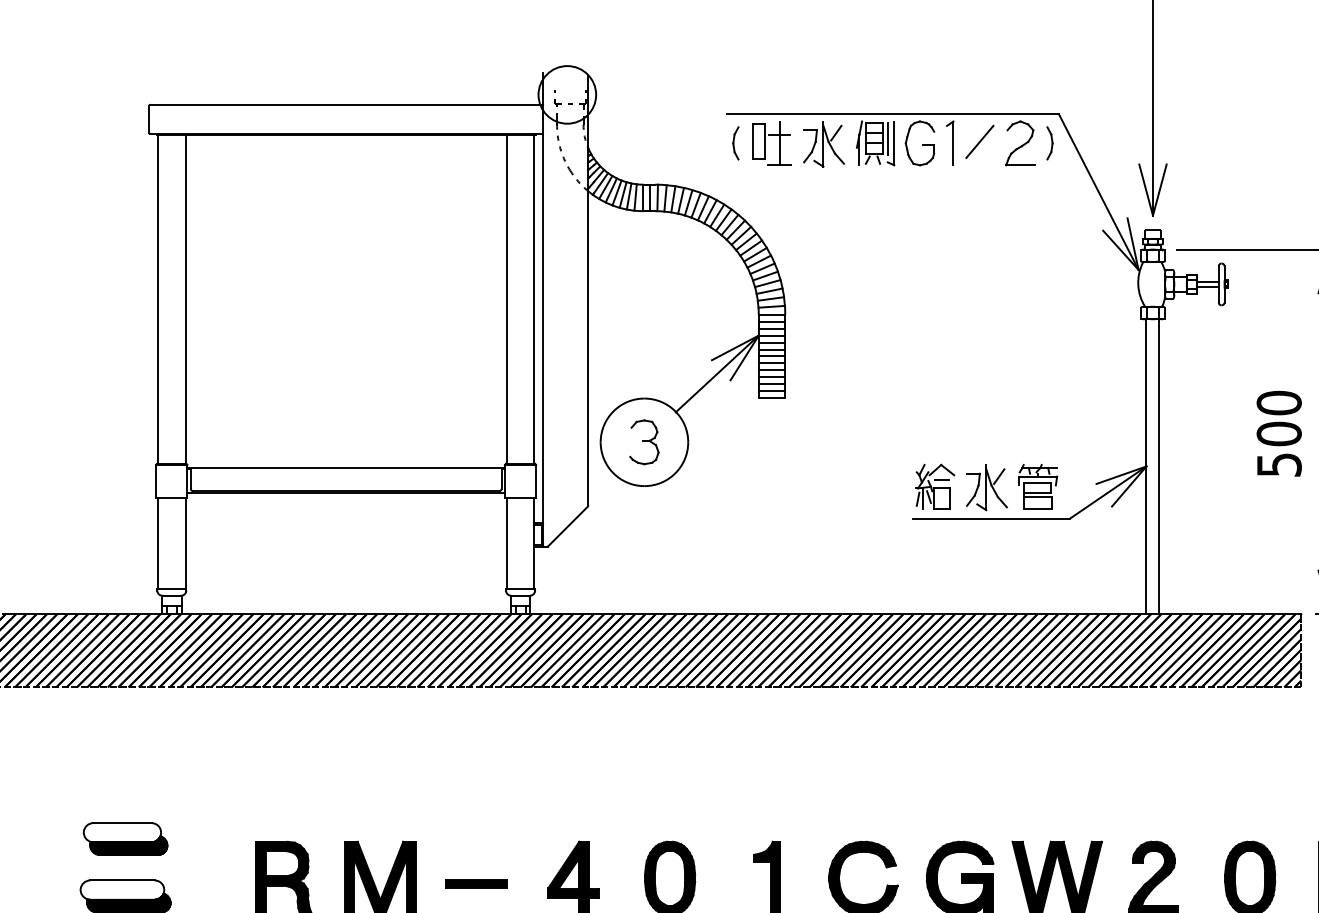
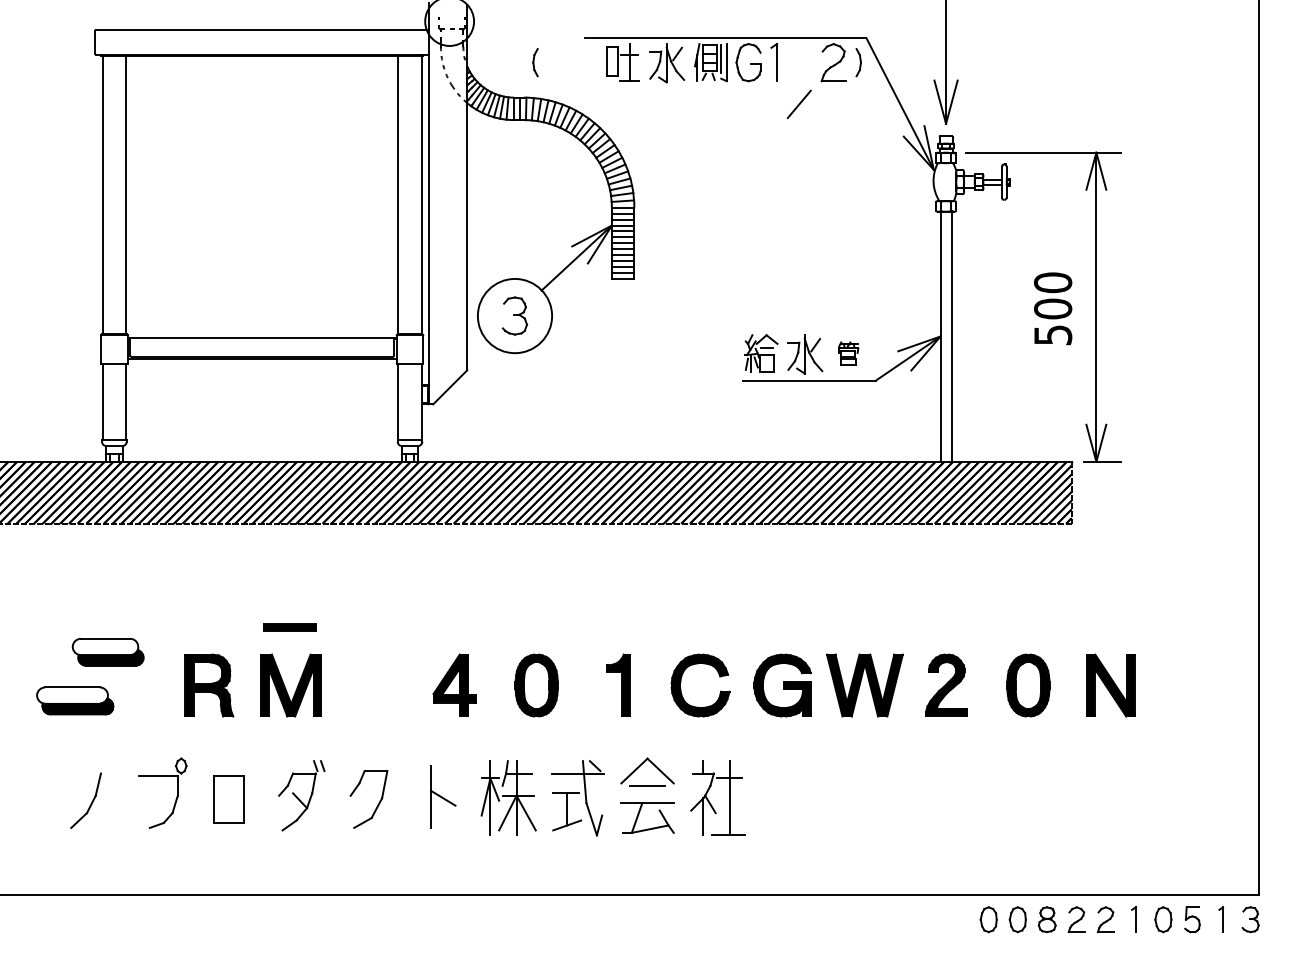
line: (978, 140) -> (798, 103), moved
part: (735, 143) -> (535, 62), moved
part: (1037, 486) -> (848, 353), size x0.6
part: (124, 839) -> (107, 652), moved
part: (476, 884) -> (289, 627), moved

